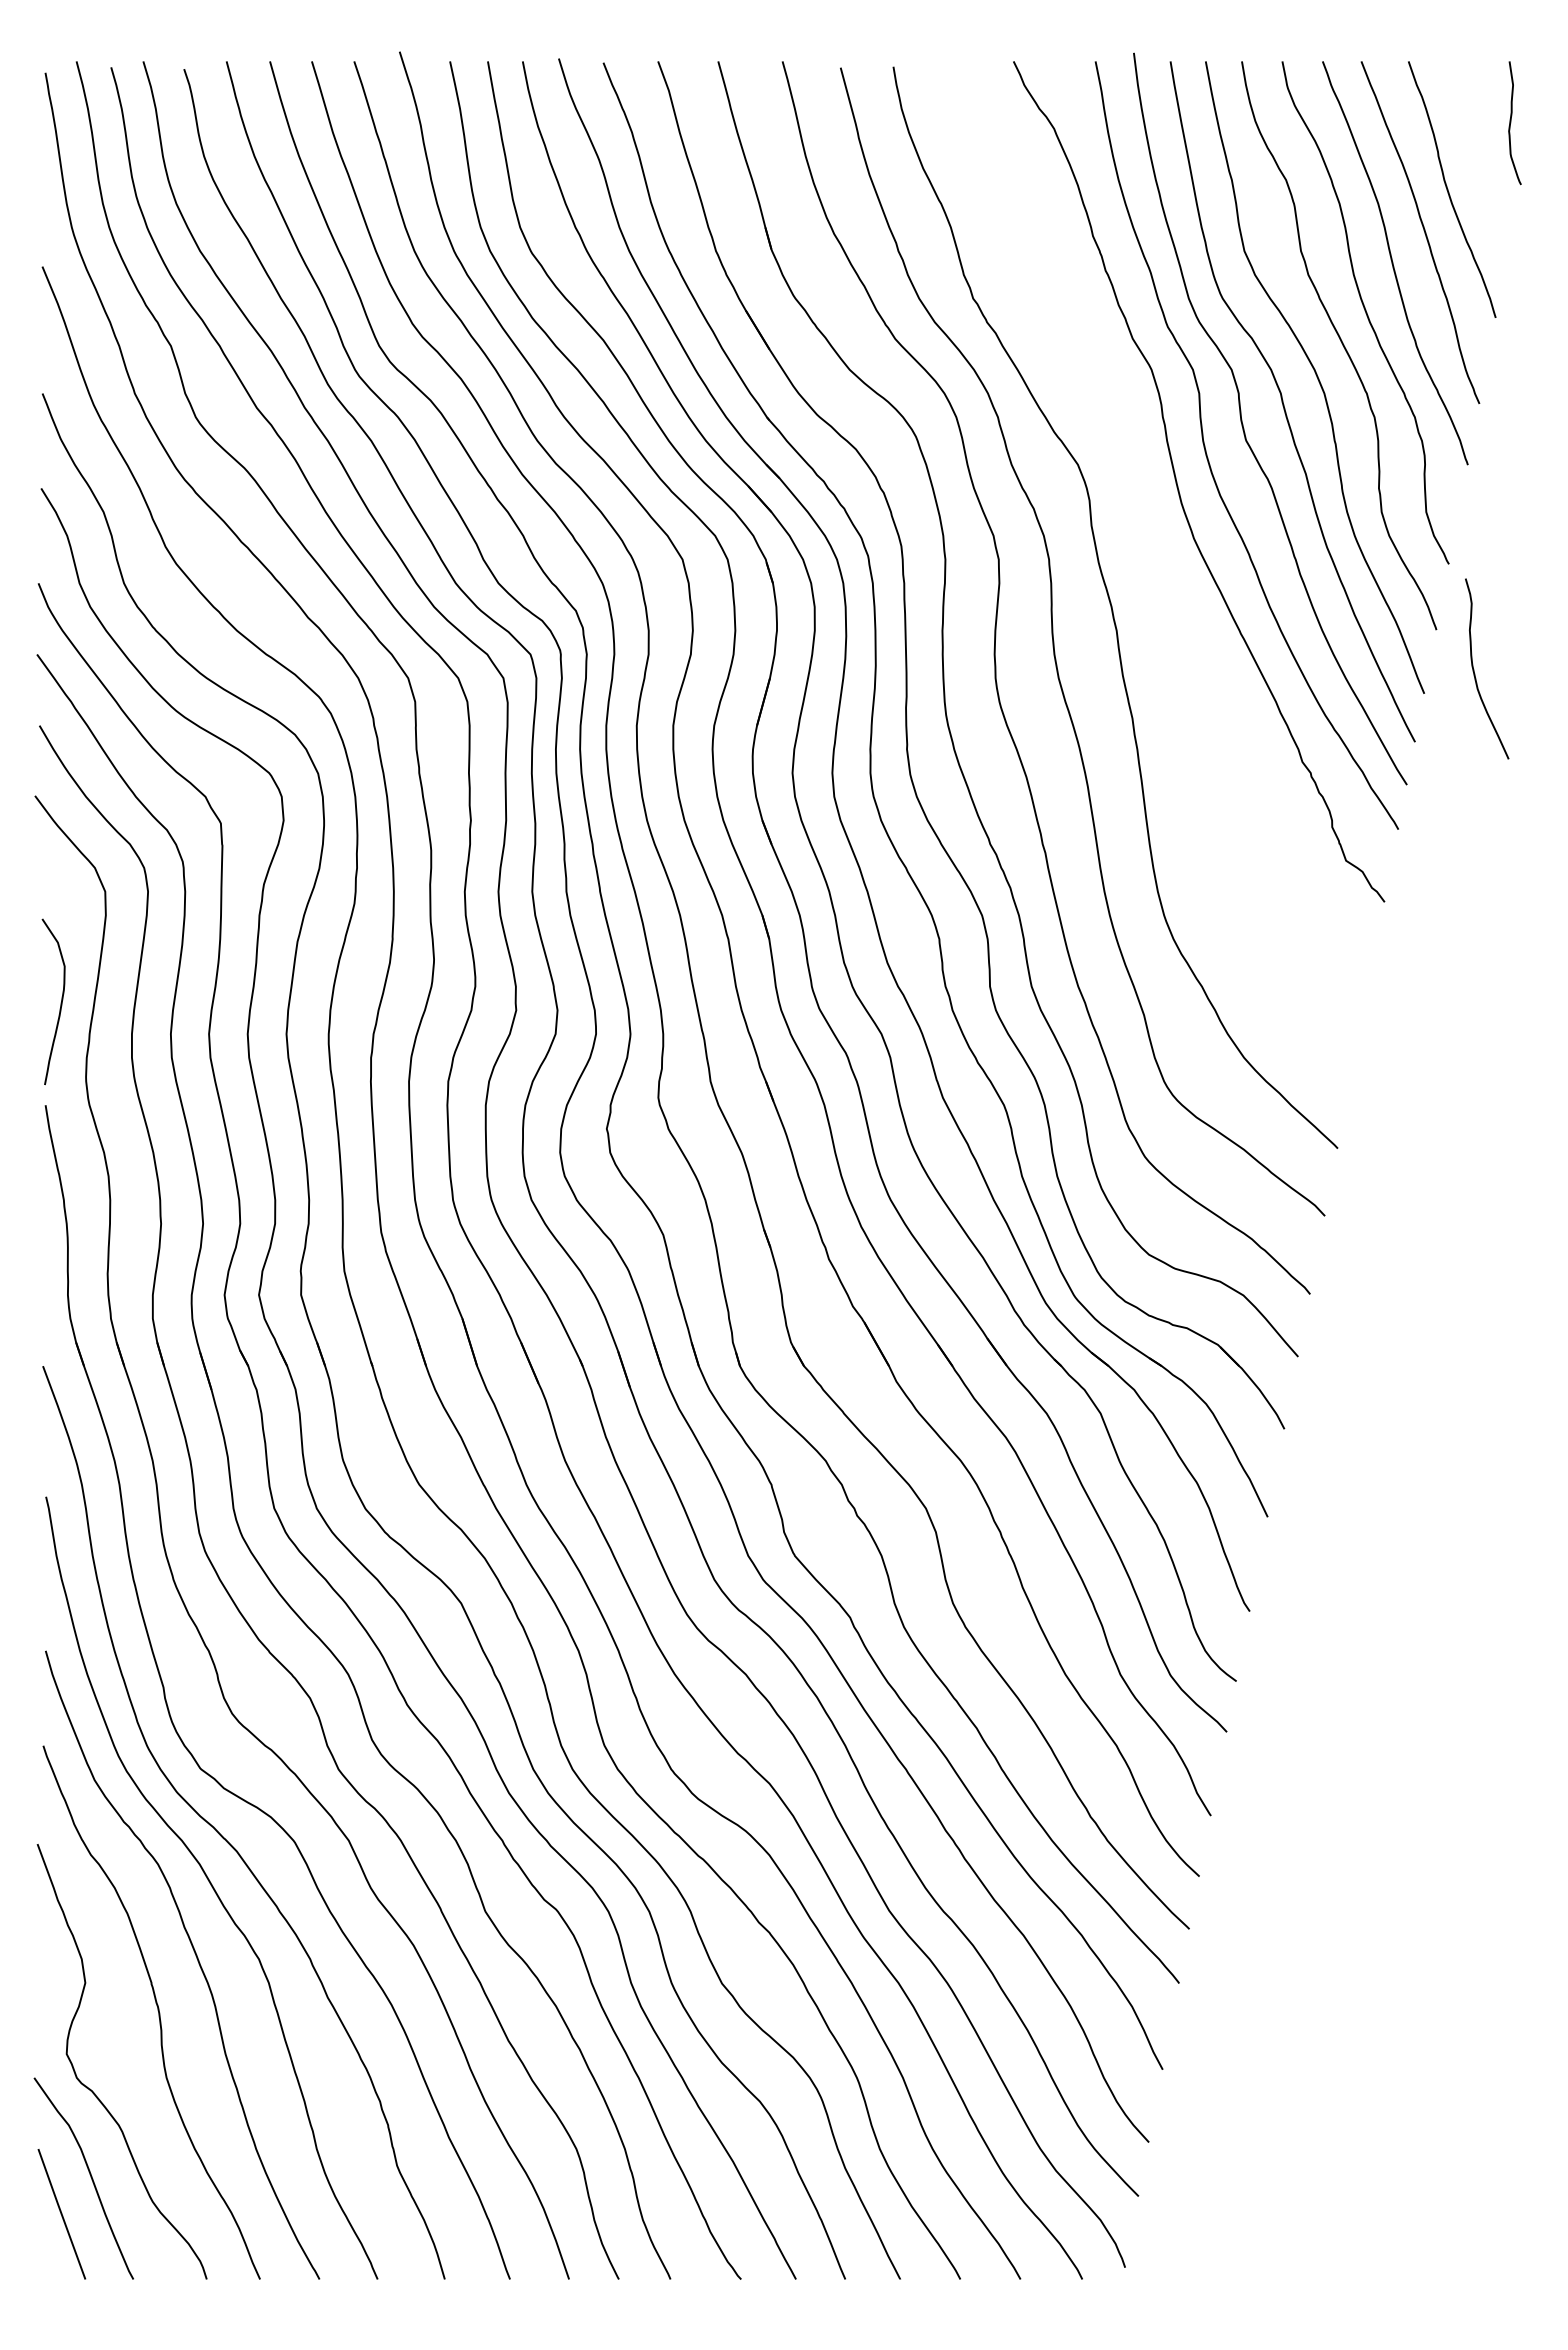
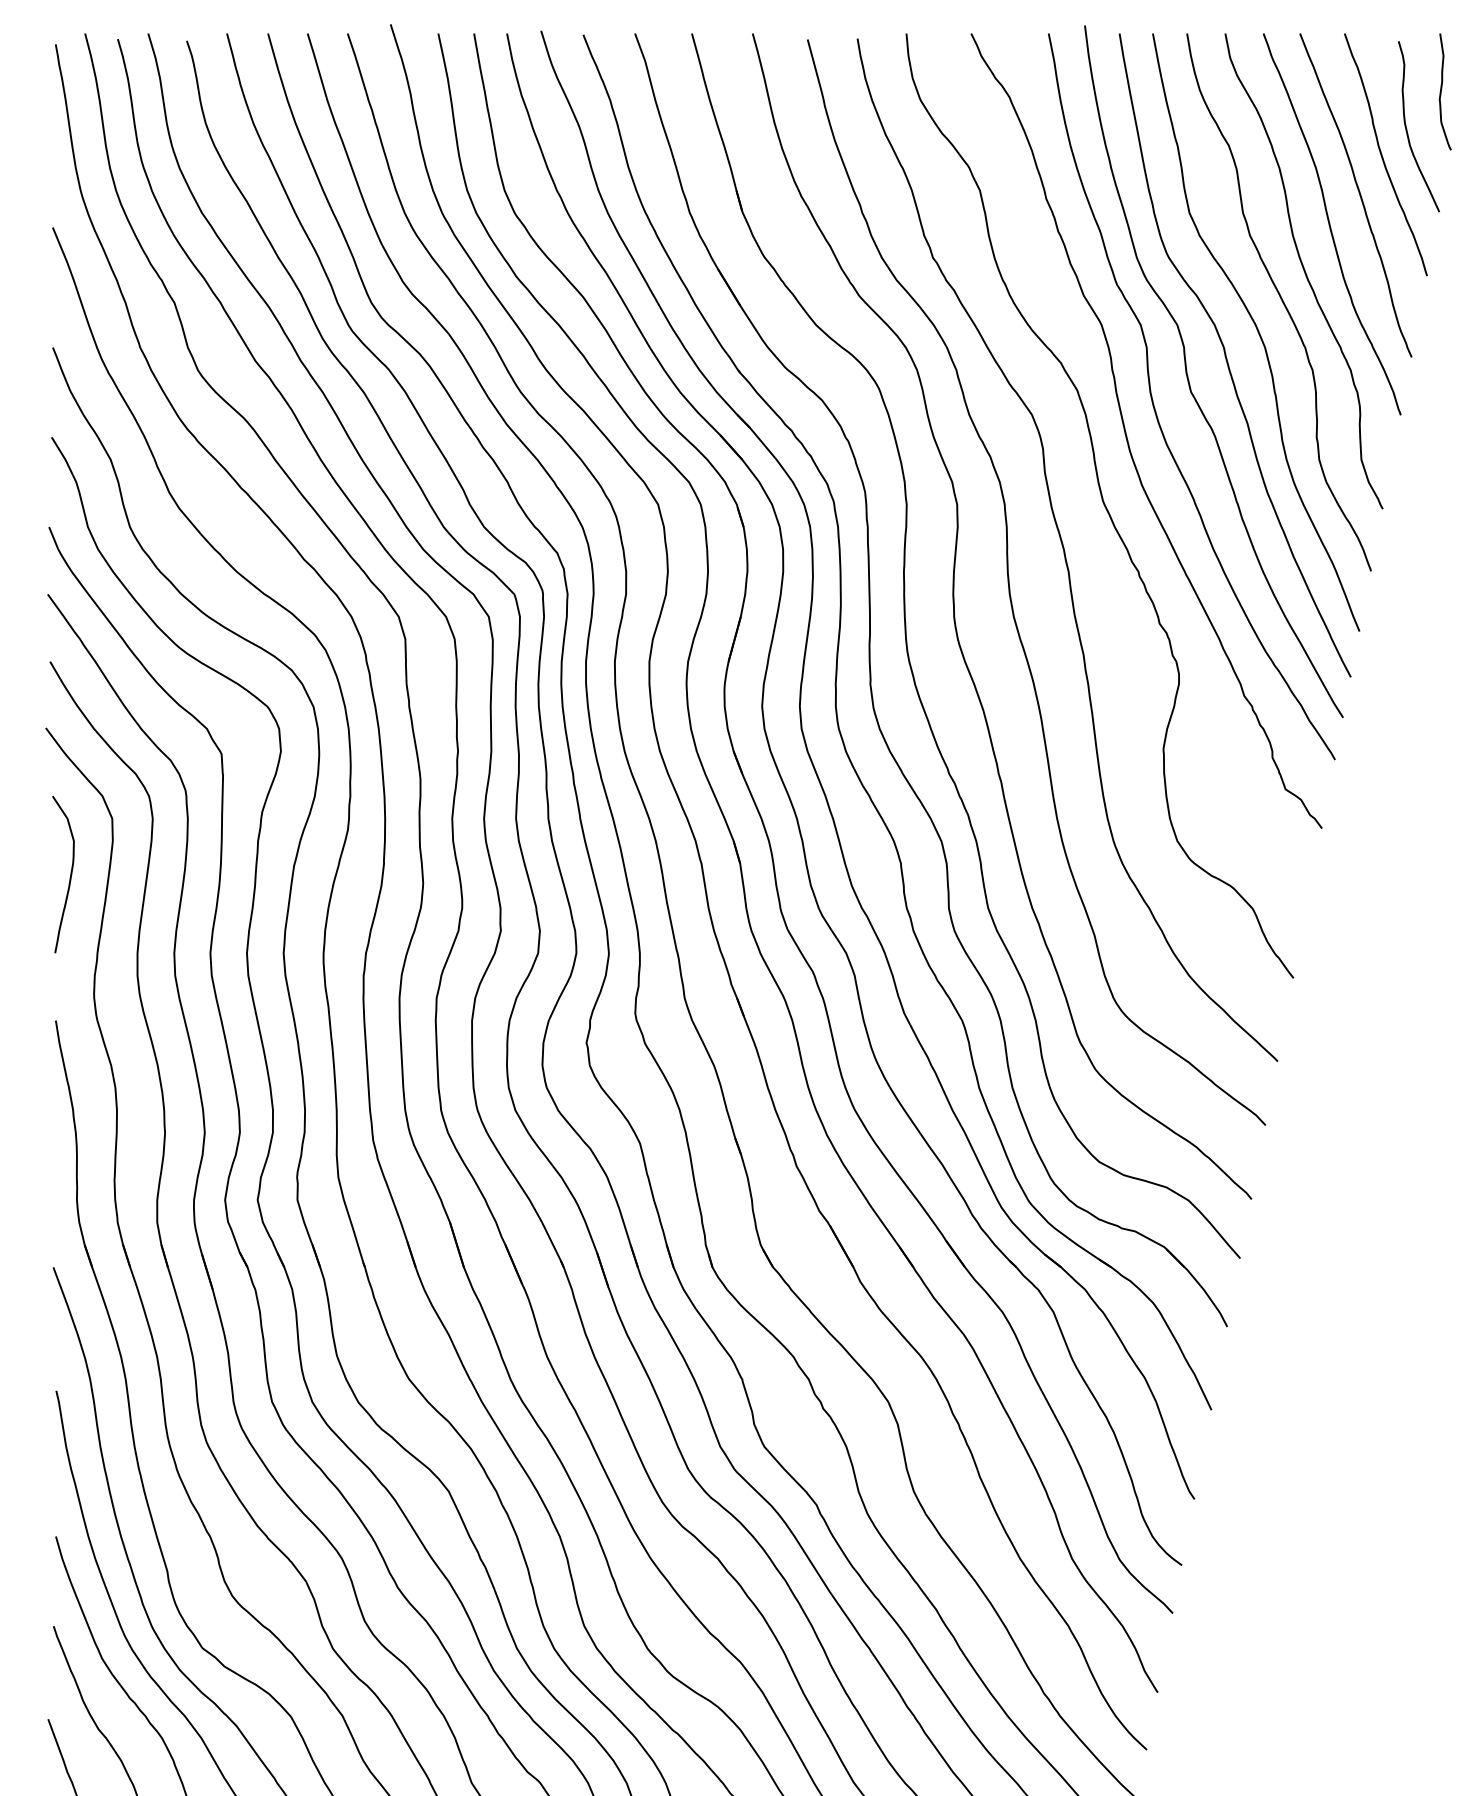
curve: (1153, 559) -> (1103, 504), added
curve: (1475, 673) -> (1407, 131), moved
curve: (60, 1002) -> (69, 875), moved

